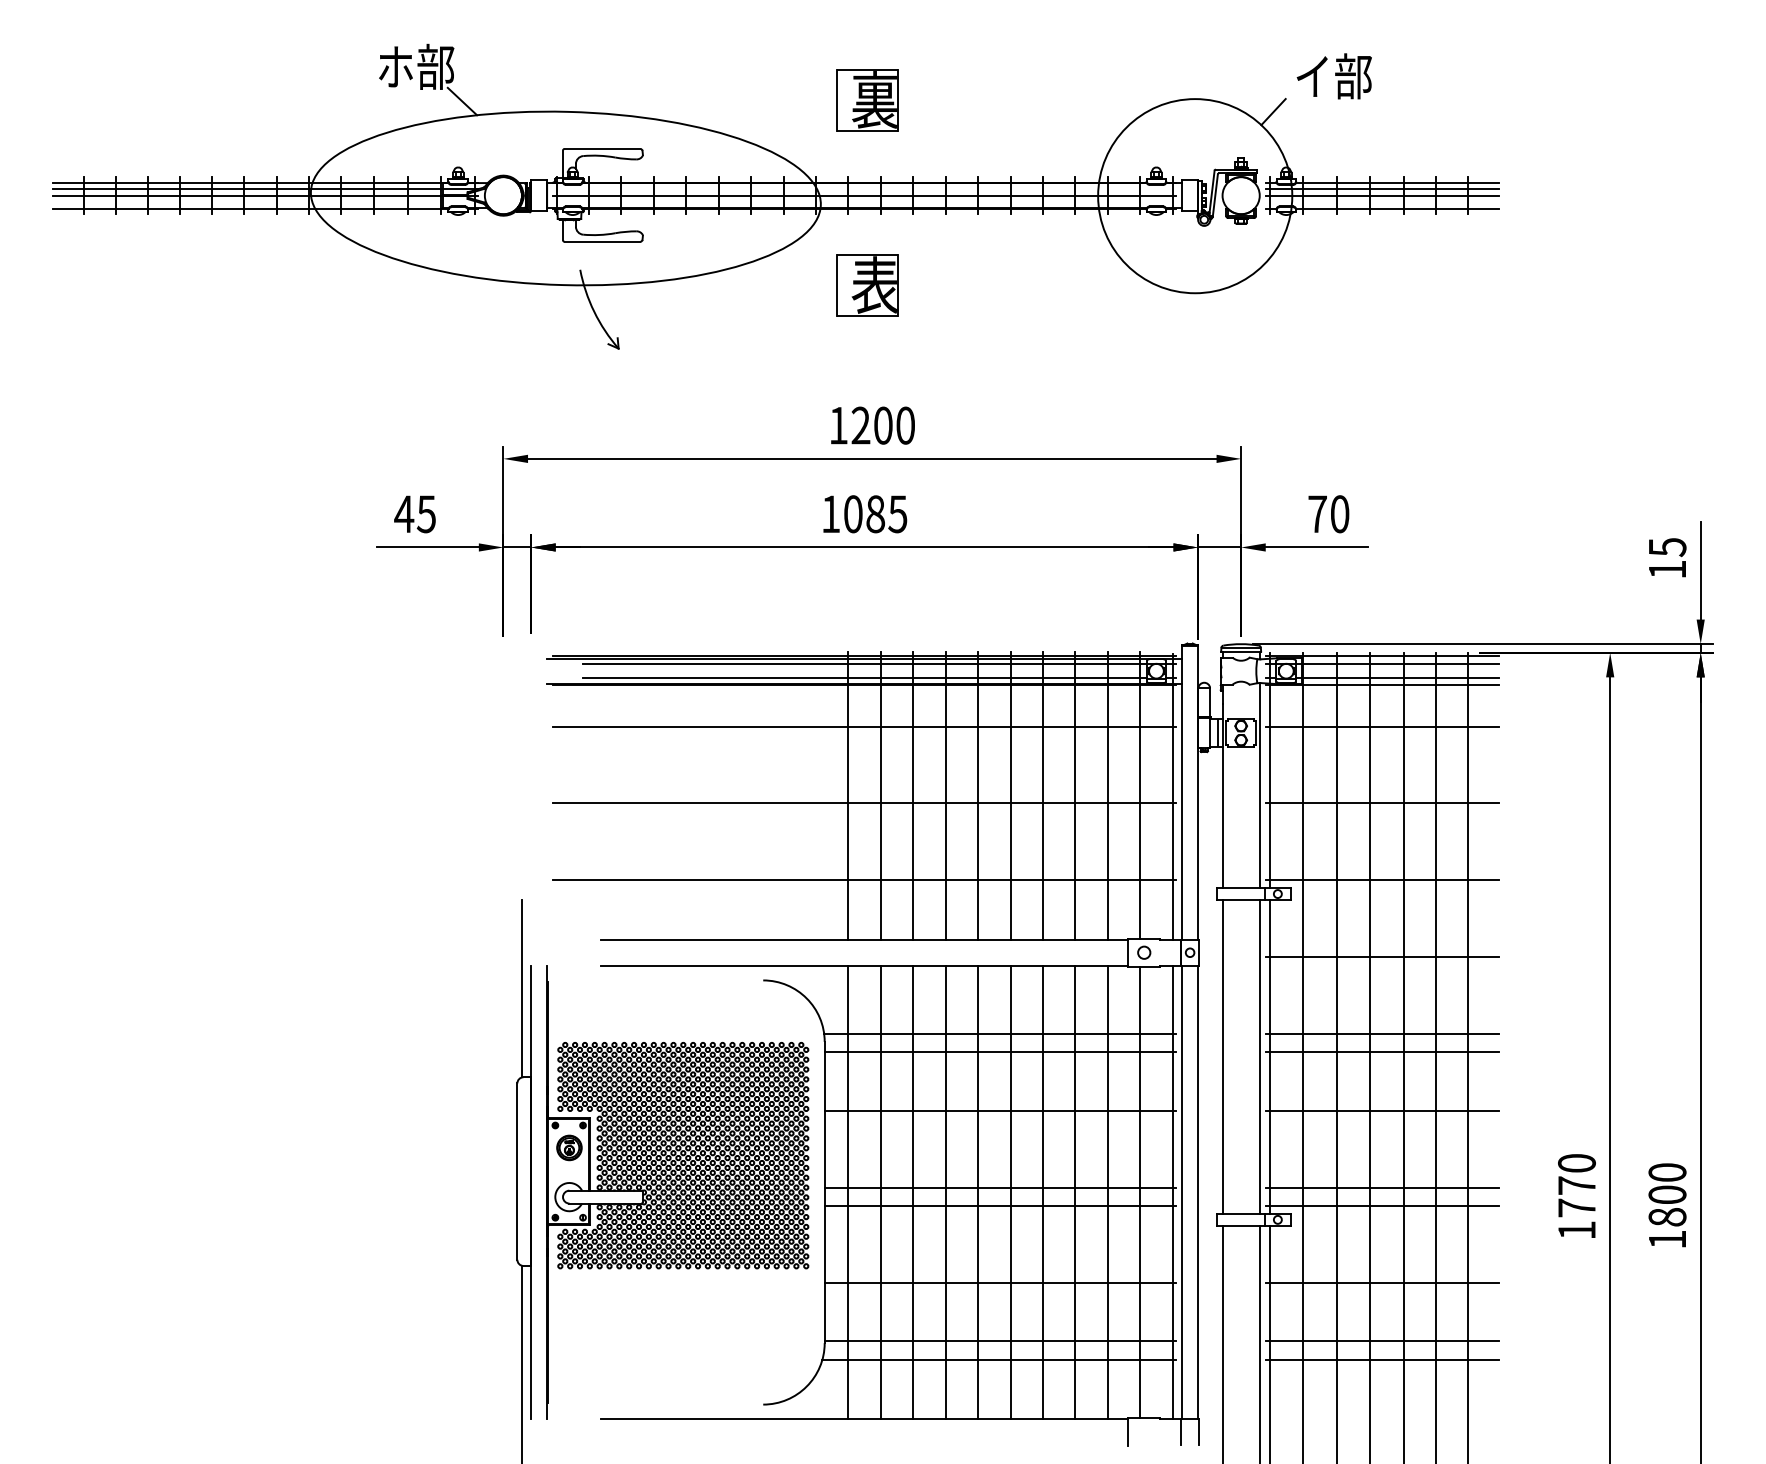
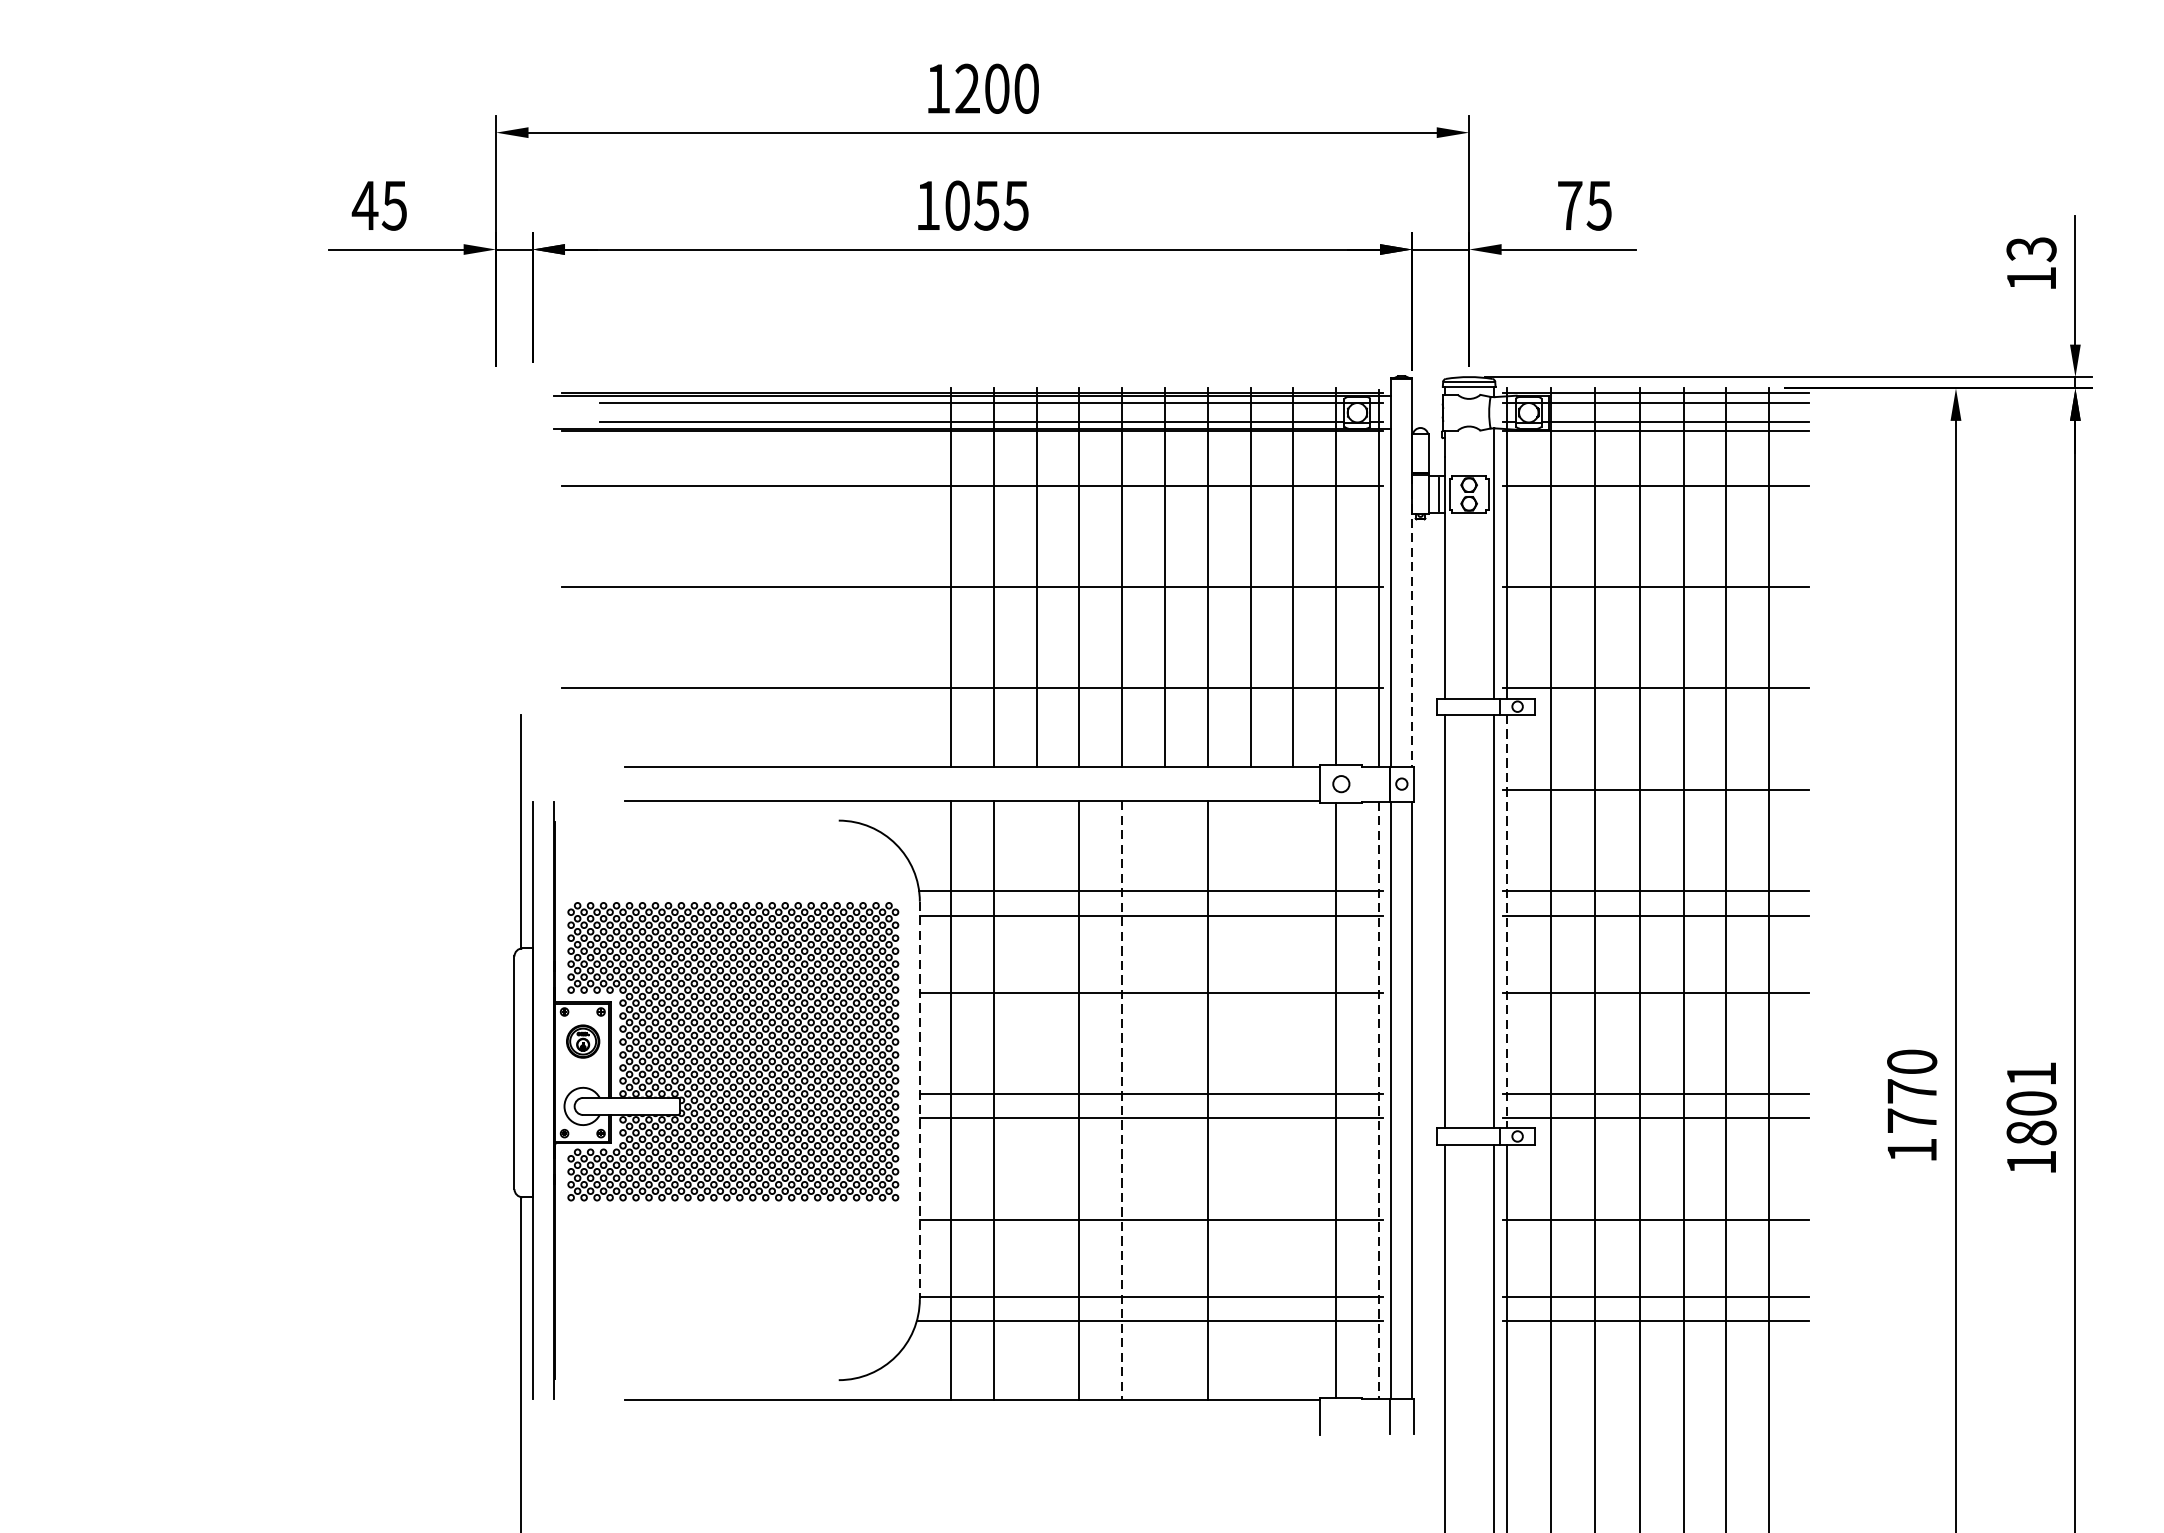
text: (875, 514) -> (986, 206), 1085 -> 1055
text: (1339, 514) -> (1598, 206), 70 -> 75
text: (1667, 547) -> (2031, 249), 15 -> 13
line: (1198, 828) -> (1412, 620), solid -> dashed
line: (1269, 1056) -> (1506, 920), solid -> dashed
text: (1667, 1172) -> (2031, 1073), 1800 -> 1801
line: (824, 1192) -> (919, 1100), solid -> dashed
line: (913, 1192) -> (1036, 1100), removed
line: (978, 1192) -> (1122, 1100), solid -> dashed
line: (1010, 1192) -> (1164, 1100), removed
line: (1075, 1192) -> (1250, 1100), removed
line: (1107, 1192) -> (1292, 1100), removed
line: (1172, 1192) -> (1378, 1100), solid -> dashed

